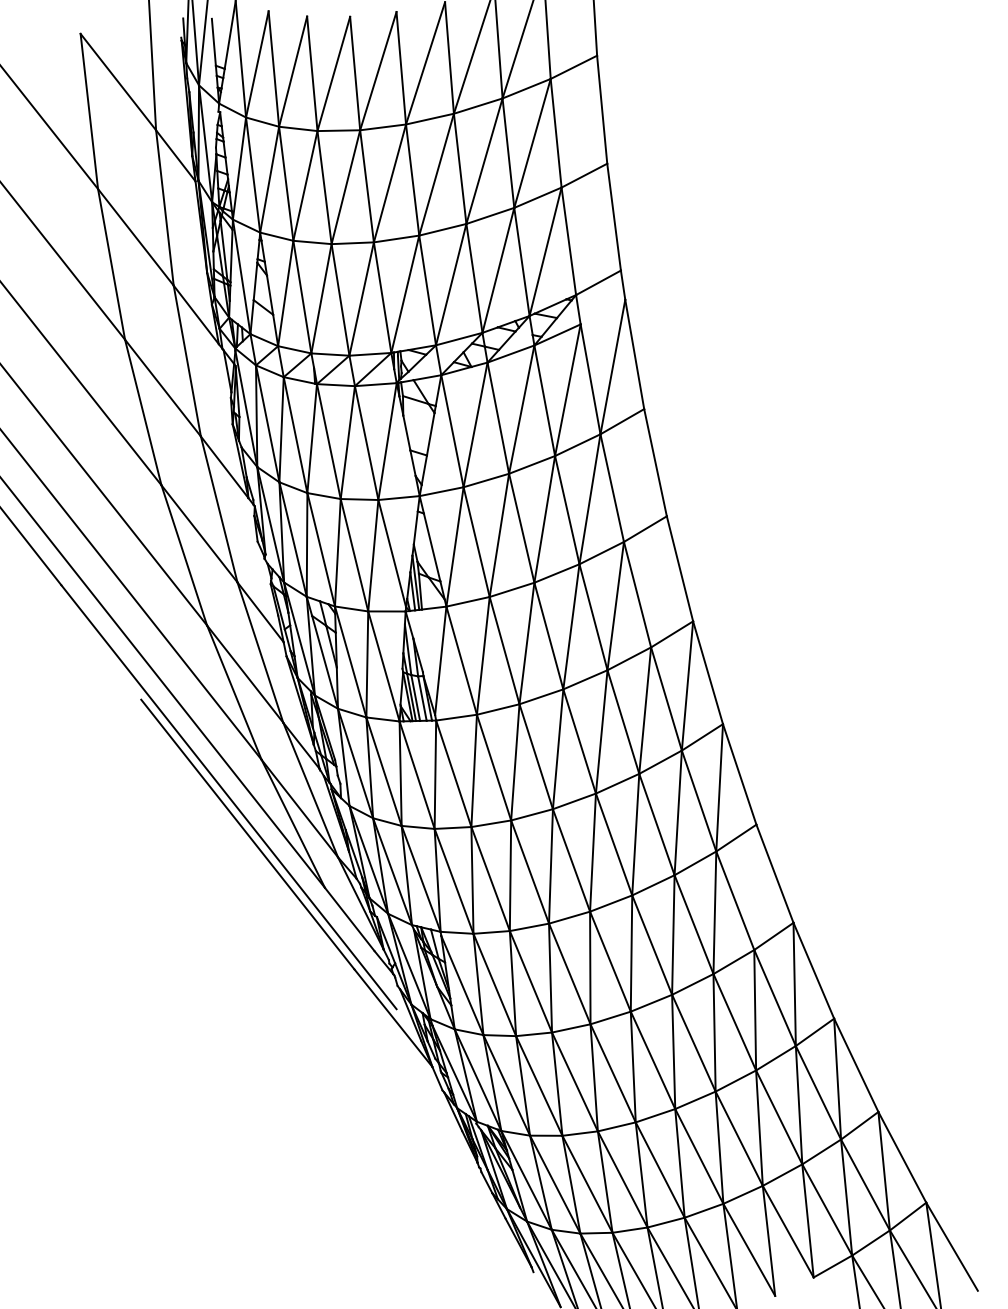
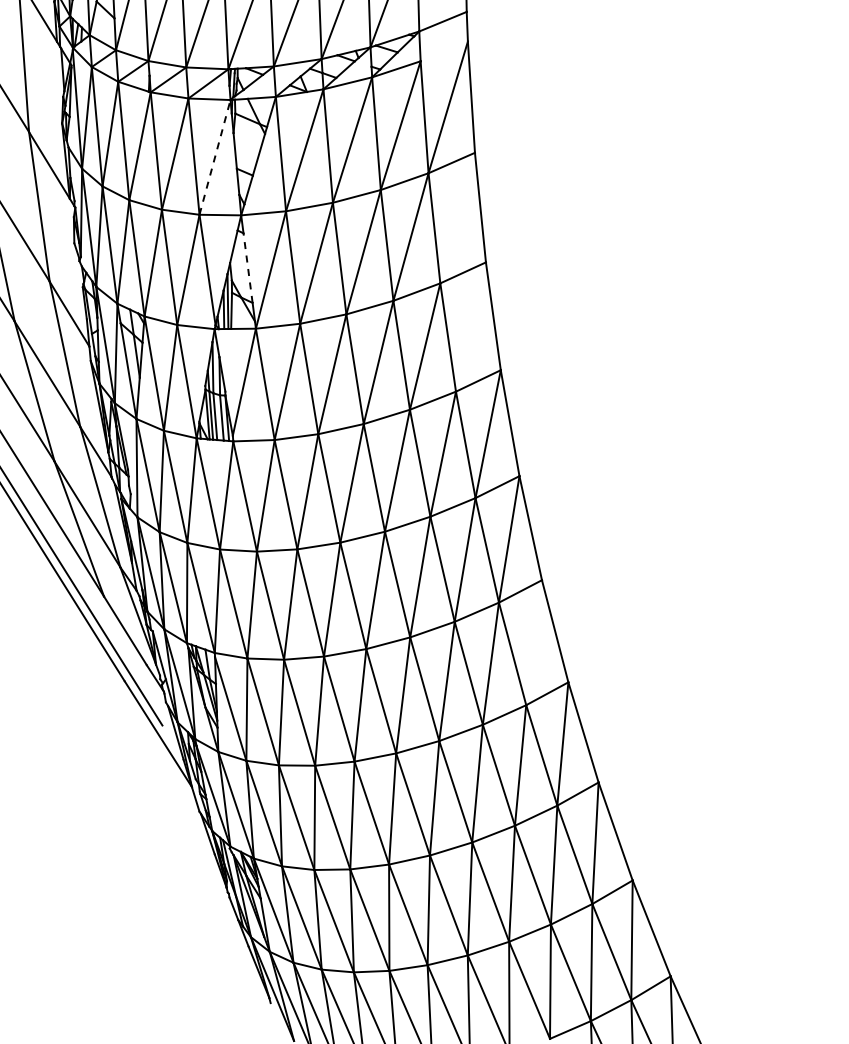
line: (387, 441) -> (214, 157), solid -> dashed
line: (432, 547) -> (248, 268), solid -> dashed

